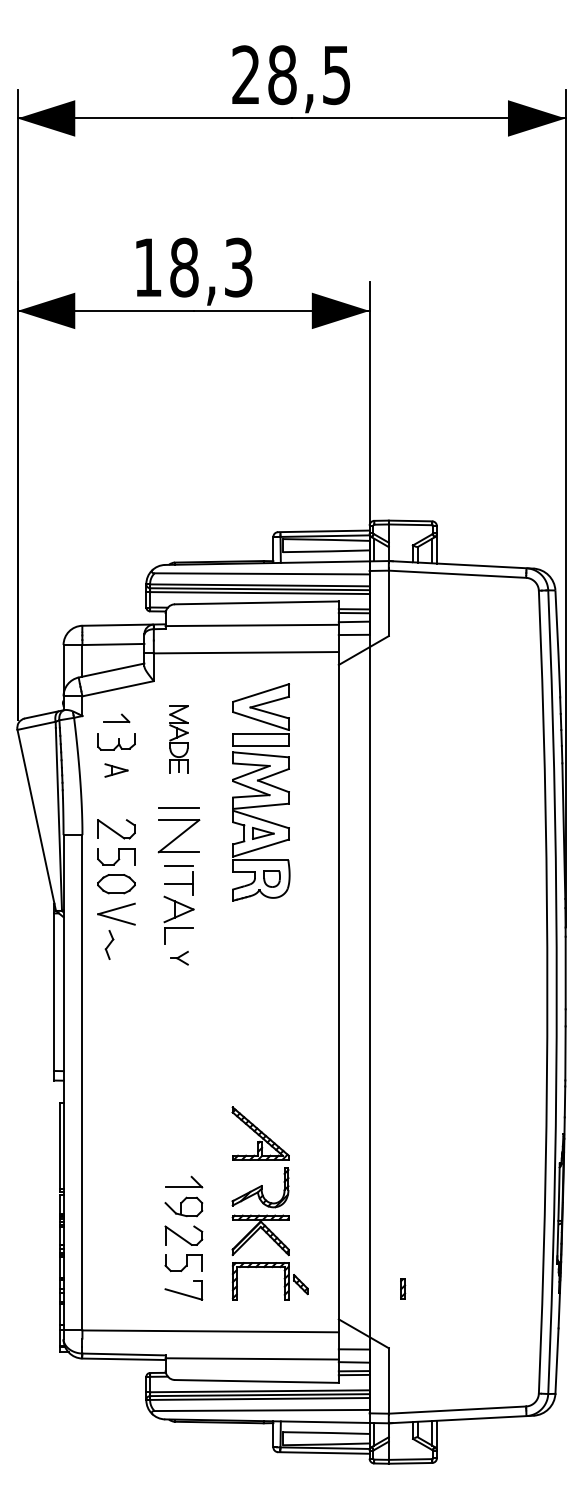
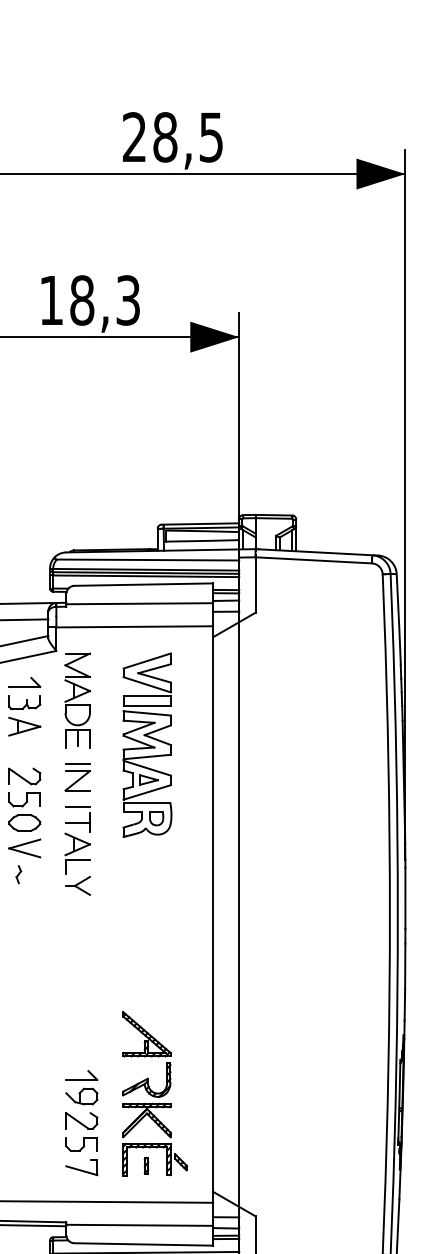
part: (116, 718) -> (24, 682), size x1.43
part: (178, 739) -> (77, 700), size x1.67
part: (116, 770) -> (24, 726), size x1.67
part: (178, 829) -> (77, 776), size x0.71
part: (109, 945) -> (18, 874), size x0.71
part: (179, 957) -> (78, 885), size x1.67
part: (403, 1288) -> (146, 1165), moved

